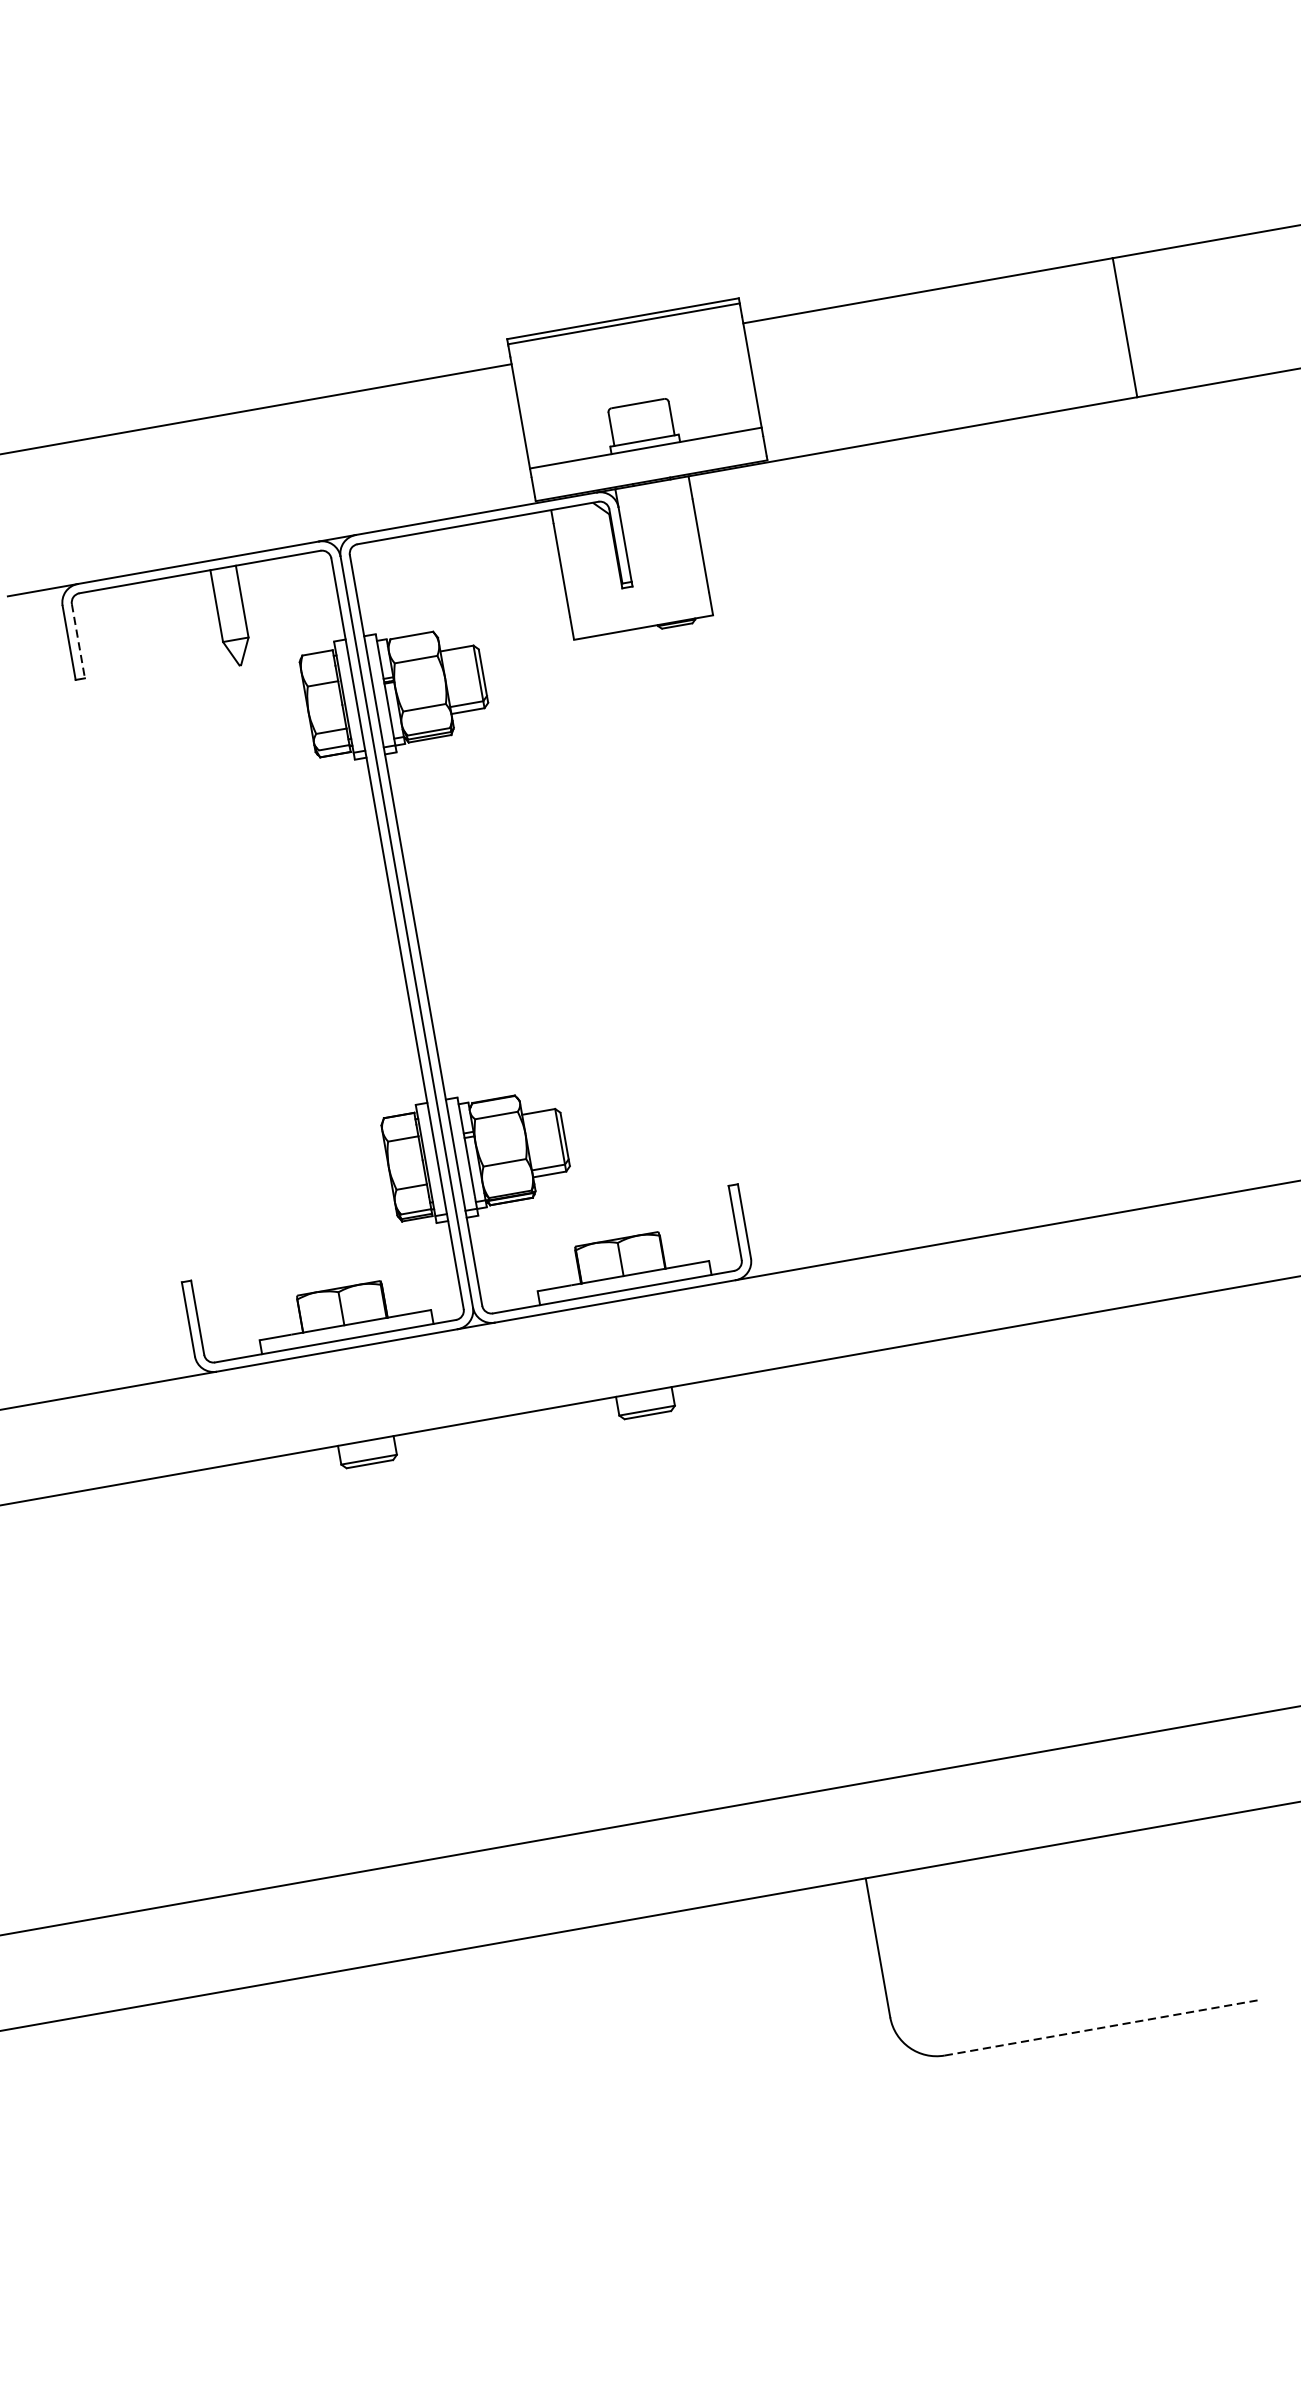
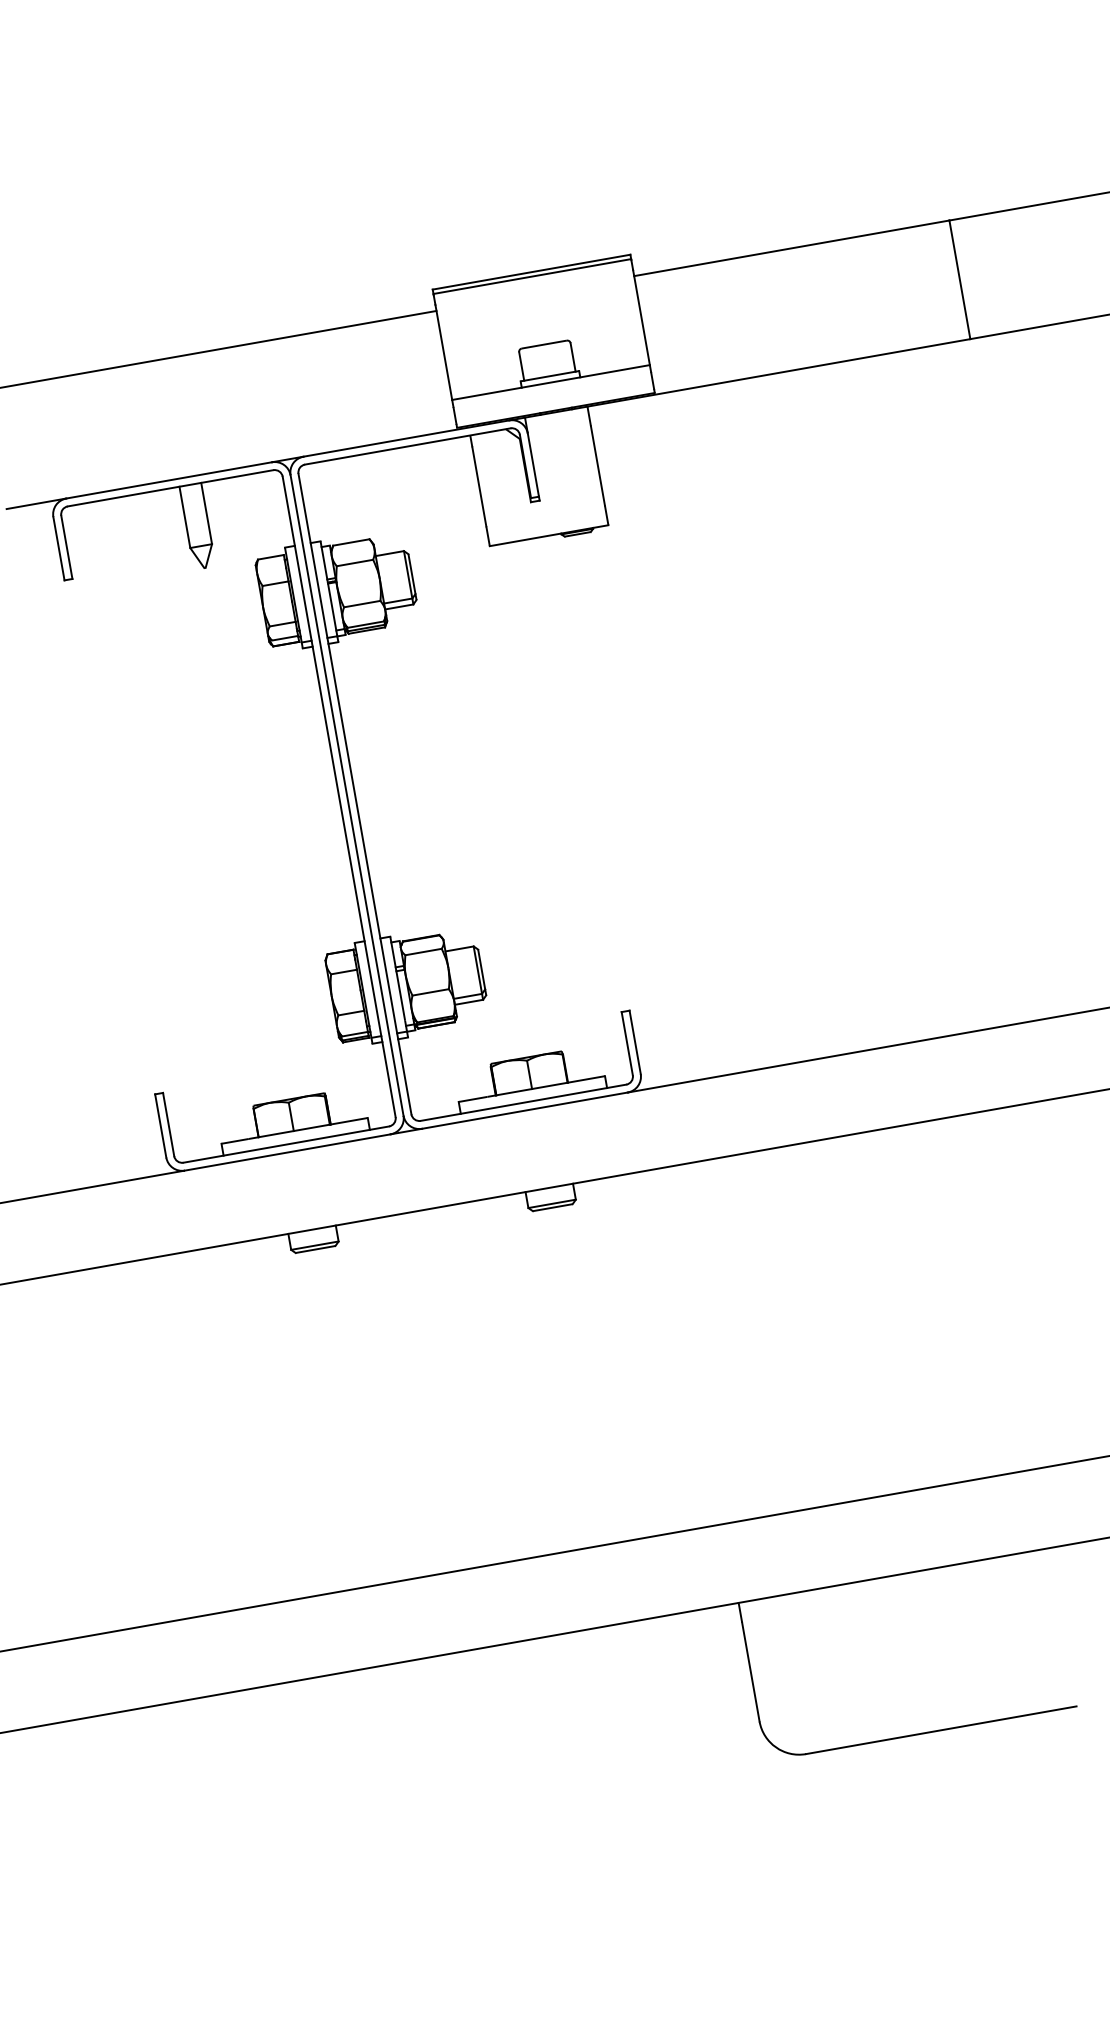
line: (77, 641) -> (66, 547), dashed -> solid
line: (1103, 2027) -> (941, 1730), dashed -> solid

